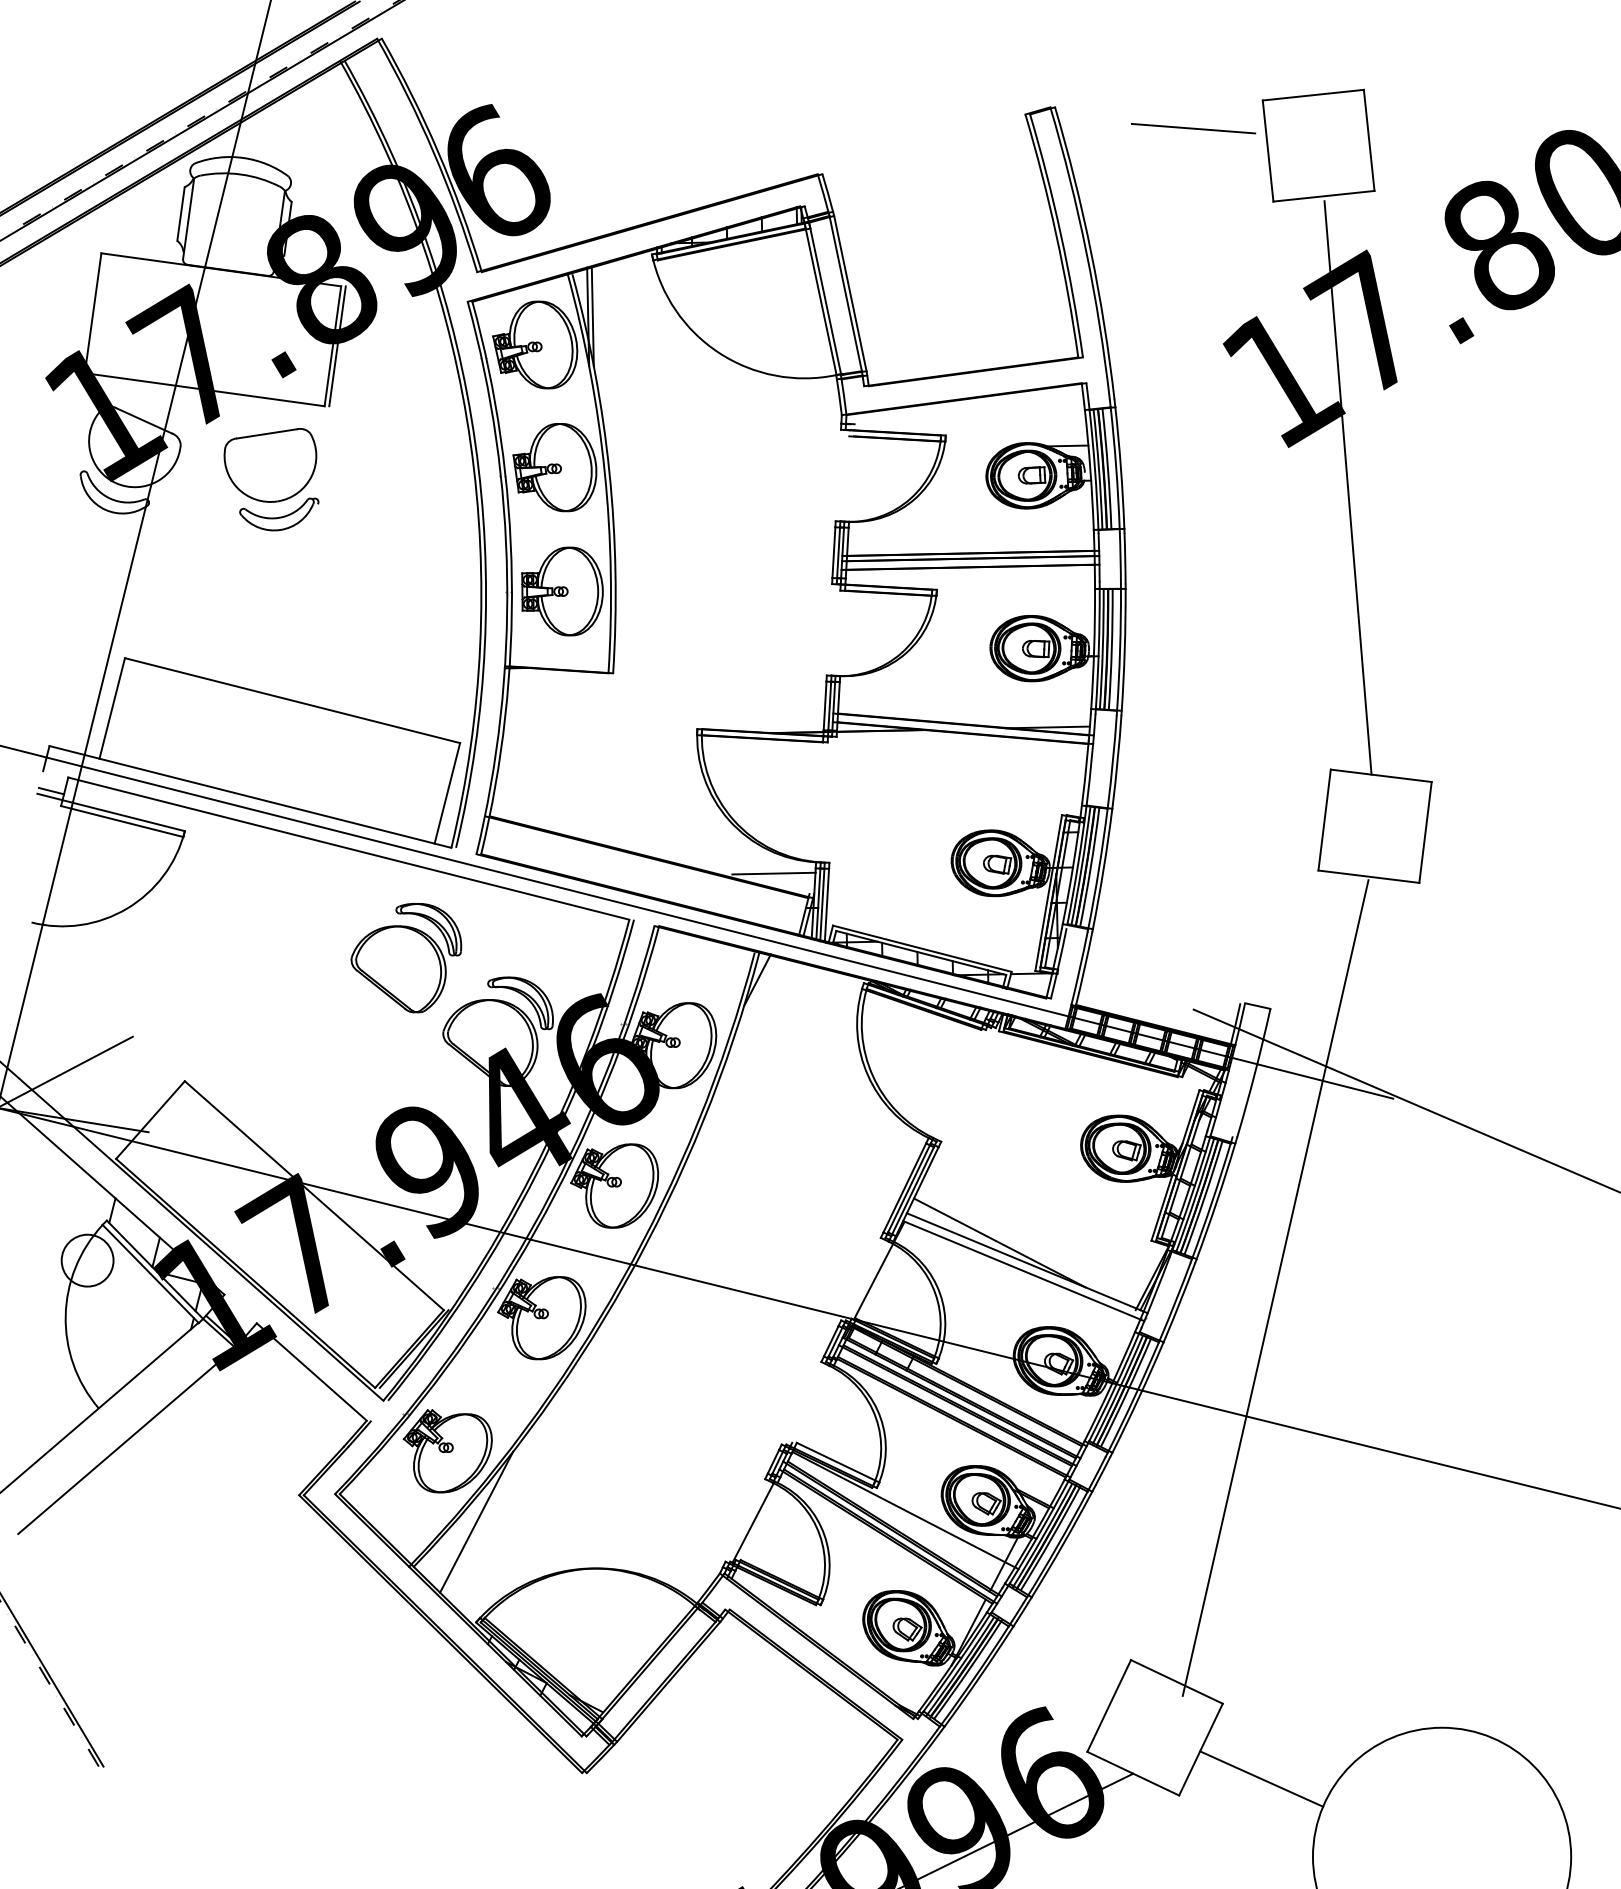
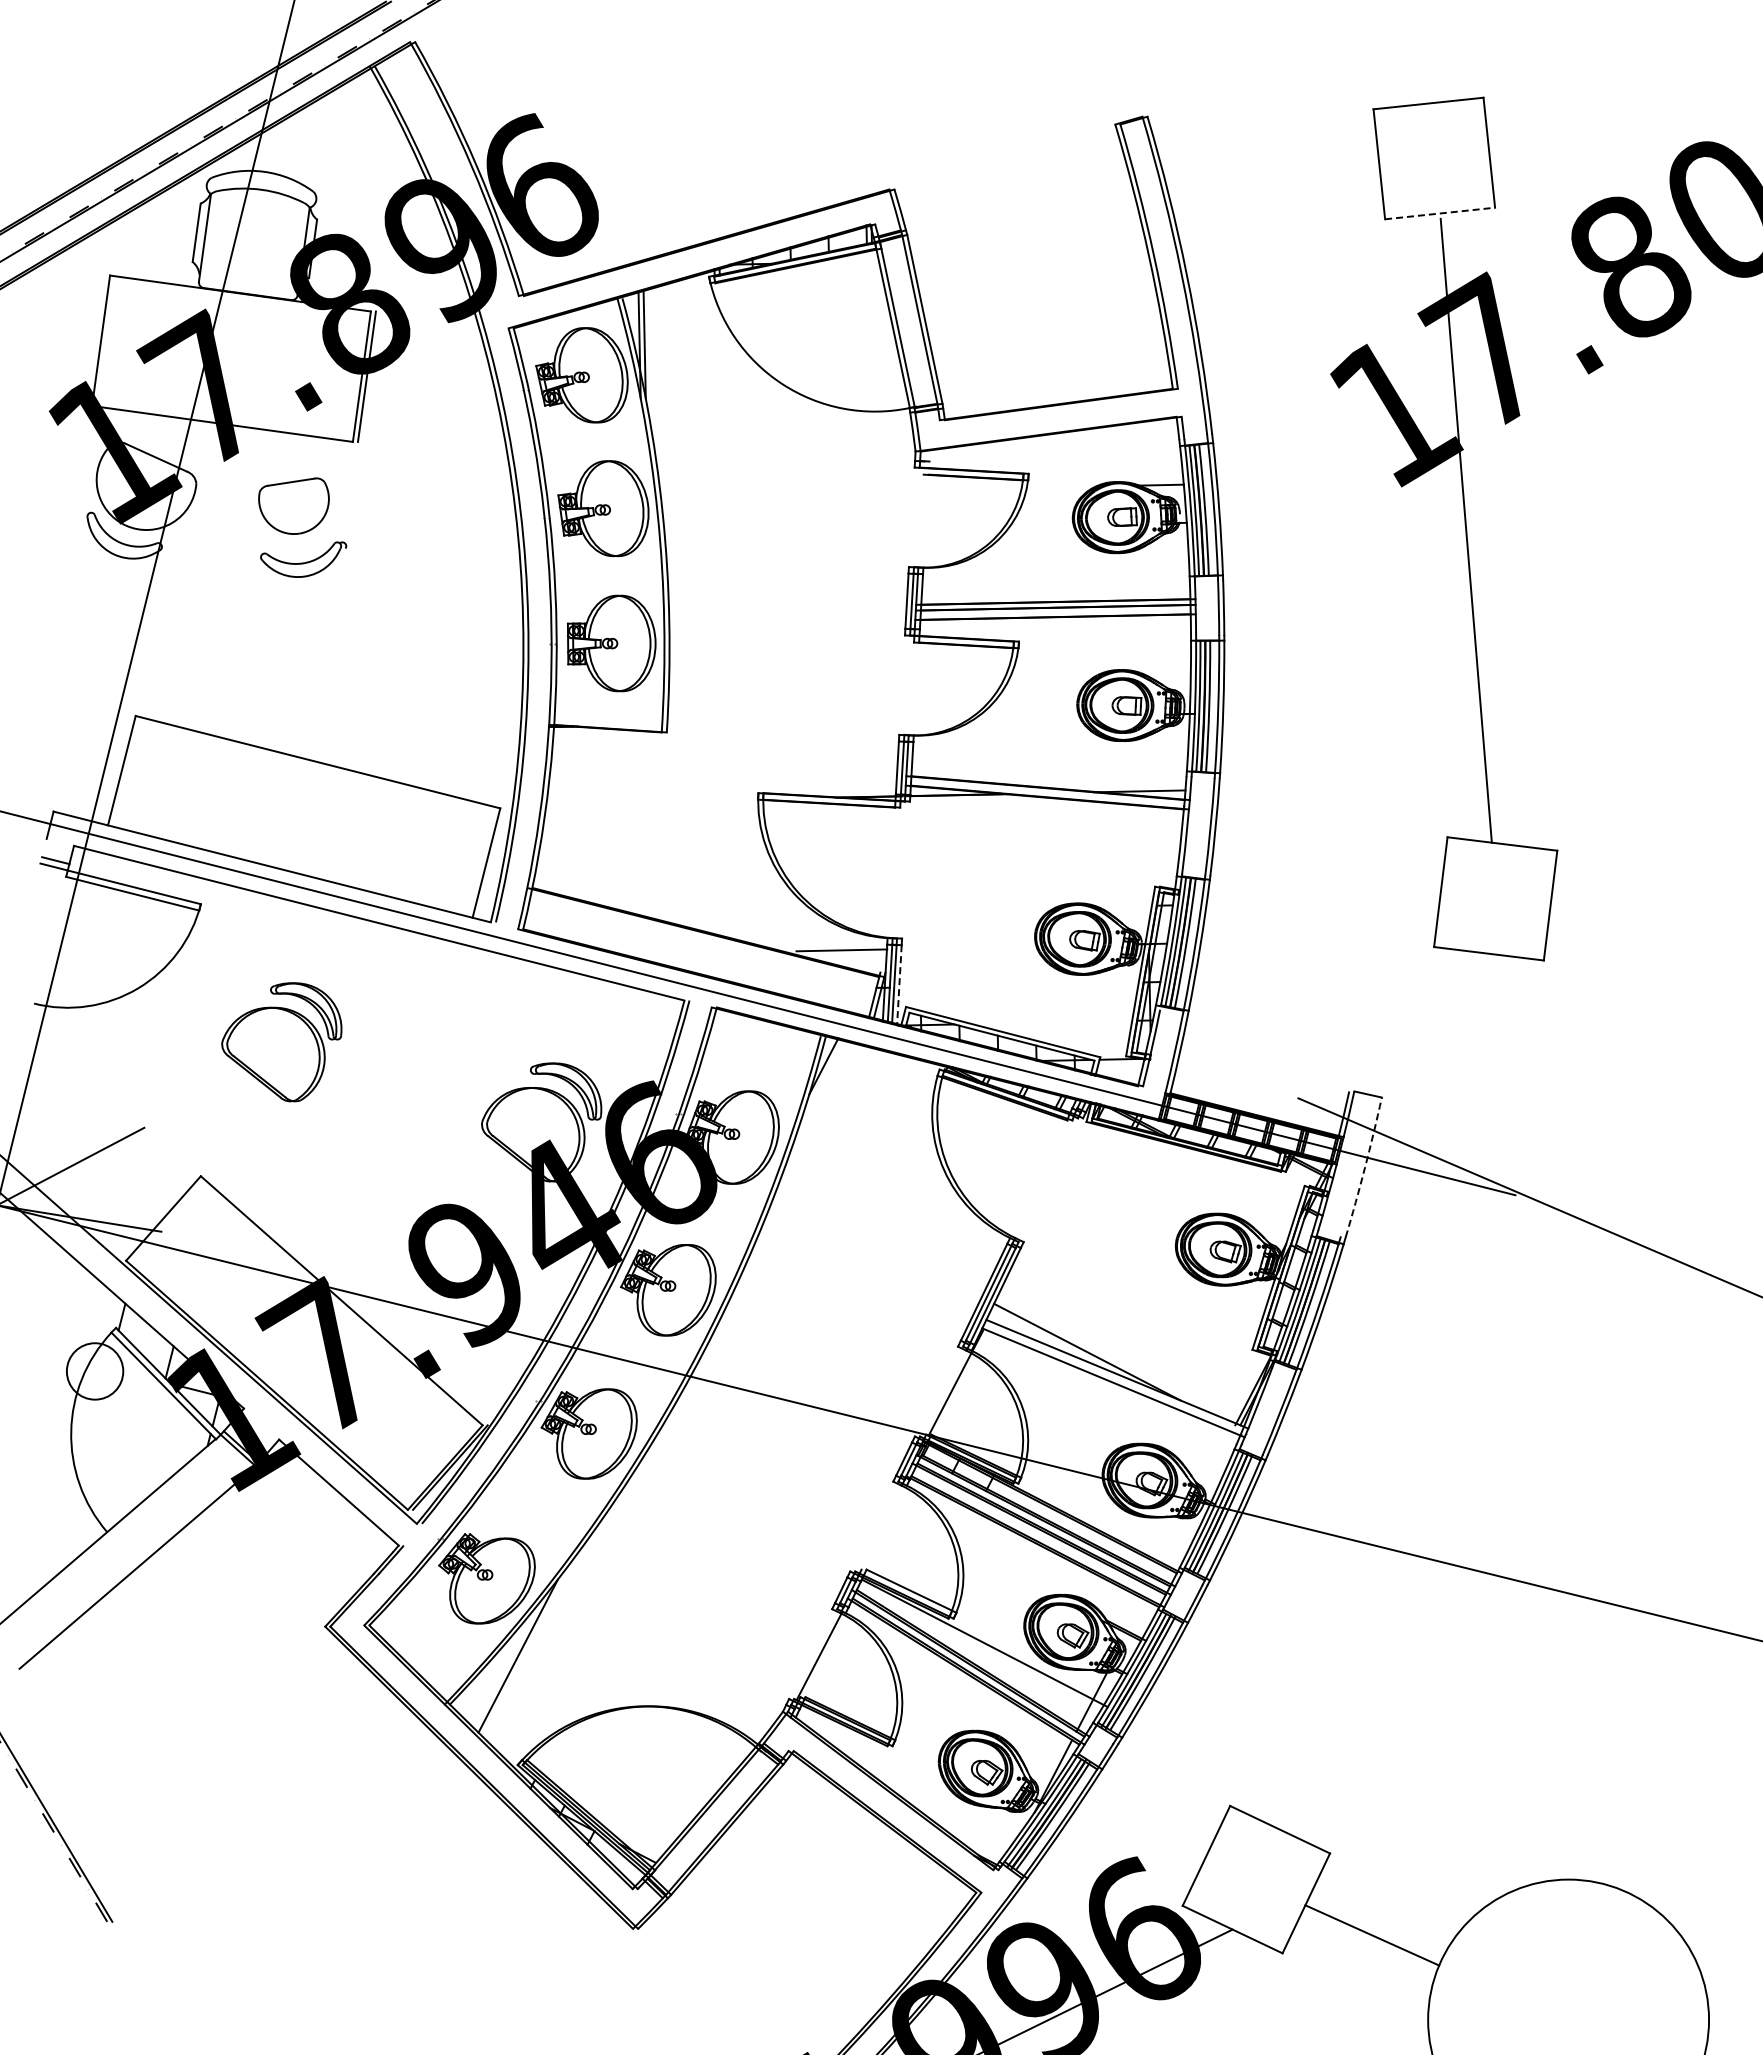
line: (1193, 128) -> (1298, 139), removed
line: (1324, 196) -> (1440, 213), solid -> dashed
part: (270, 464) -> (293, 505), size x0.7
line: (827, 905) -> (899, 985), solid -> dashed
part: (406, 958) -> (281, 1042), moved
arc: (1255, 1073) -> (1365, 1167), solid -> dashed
line: (1275, 1287) -> (1387, 1400), removed

